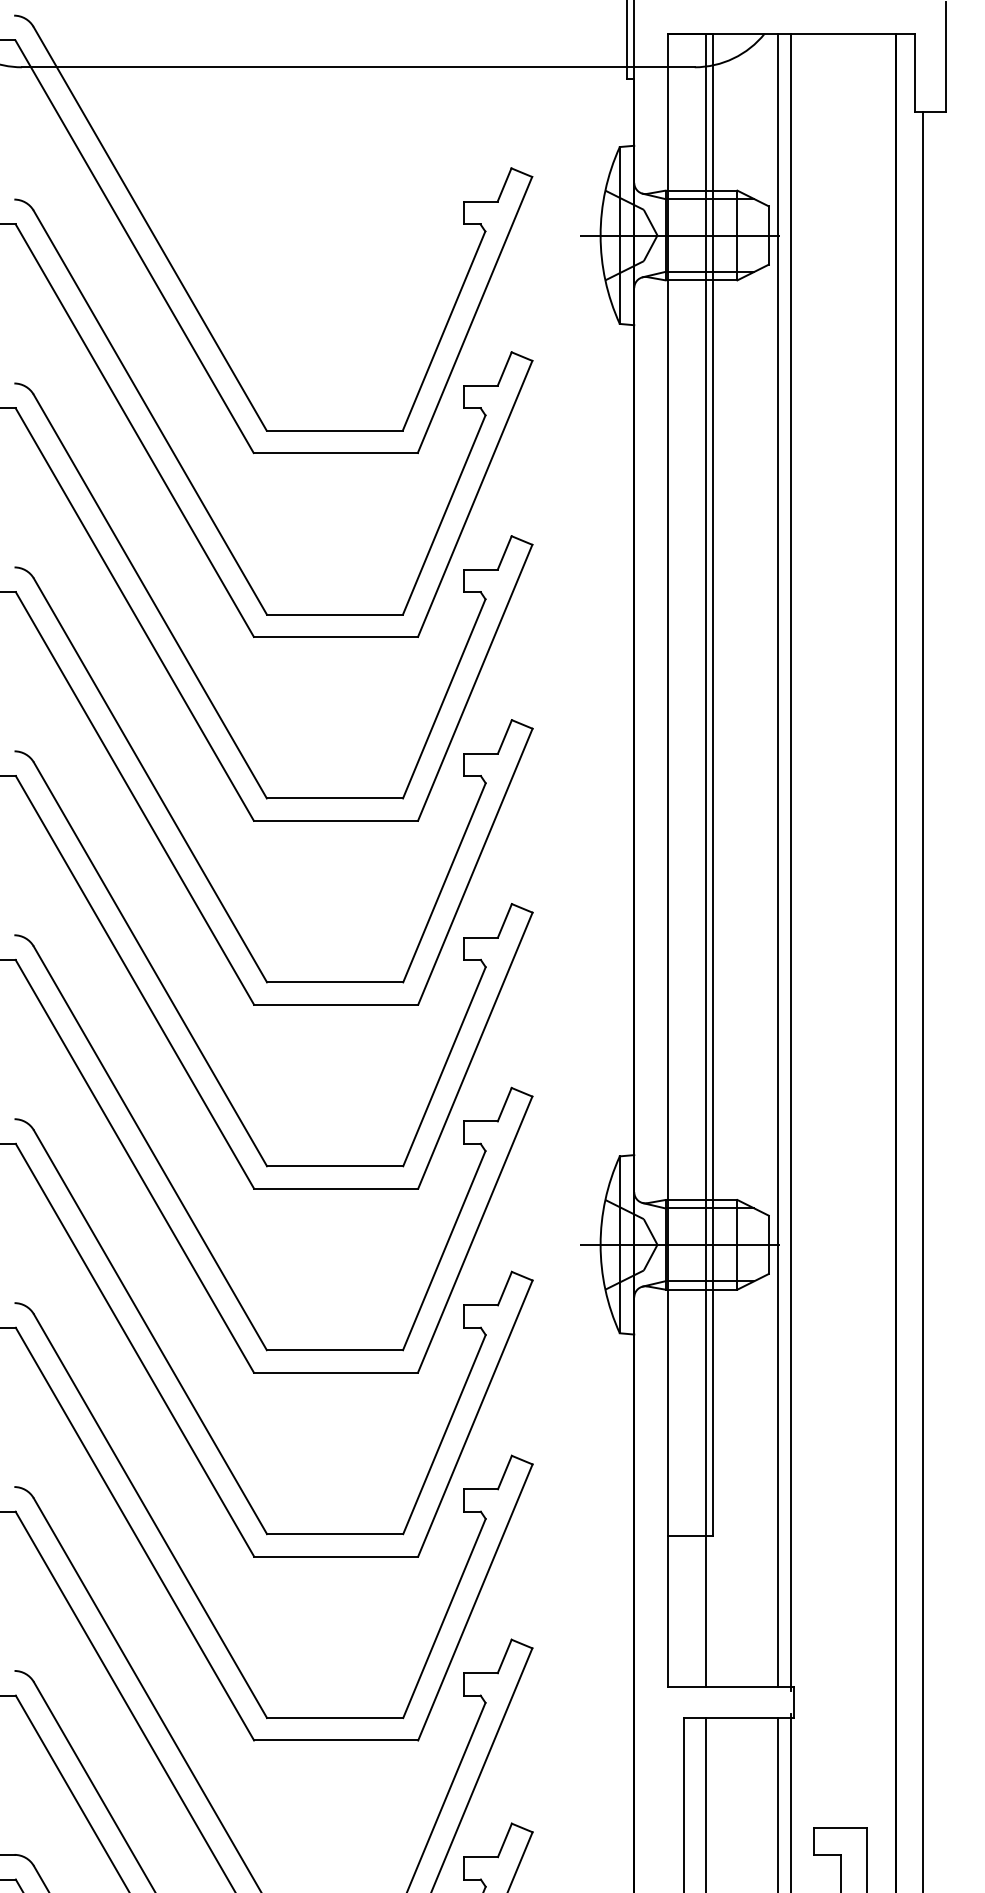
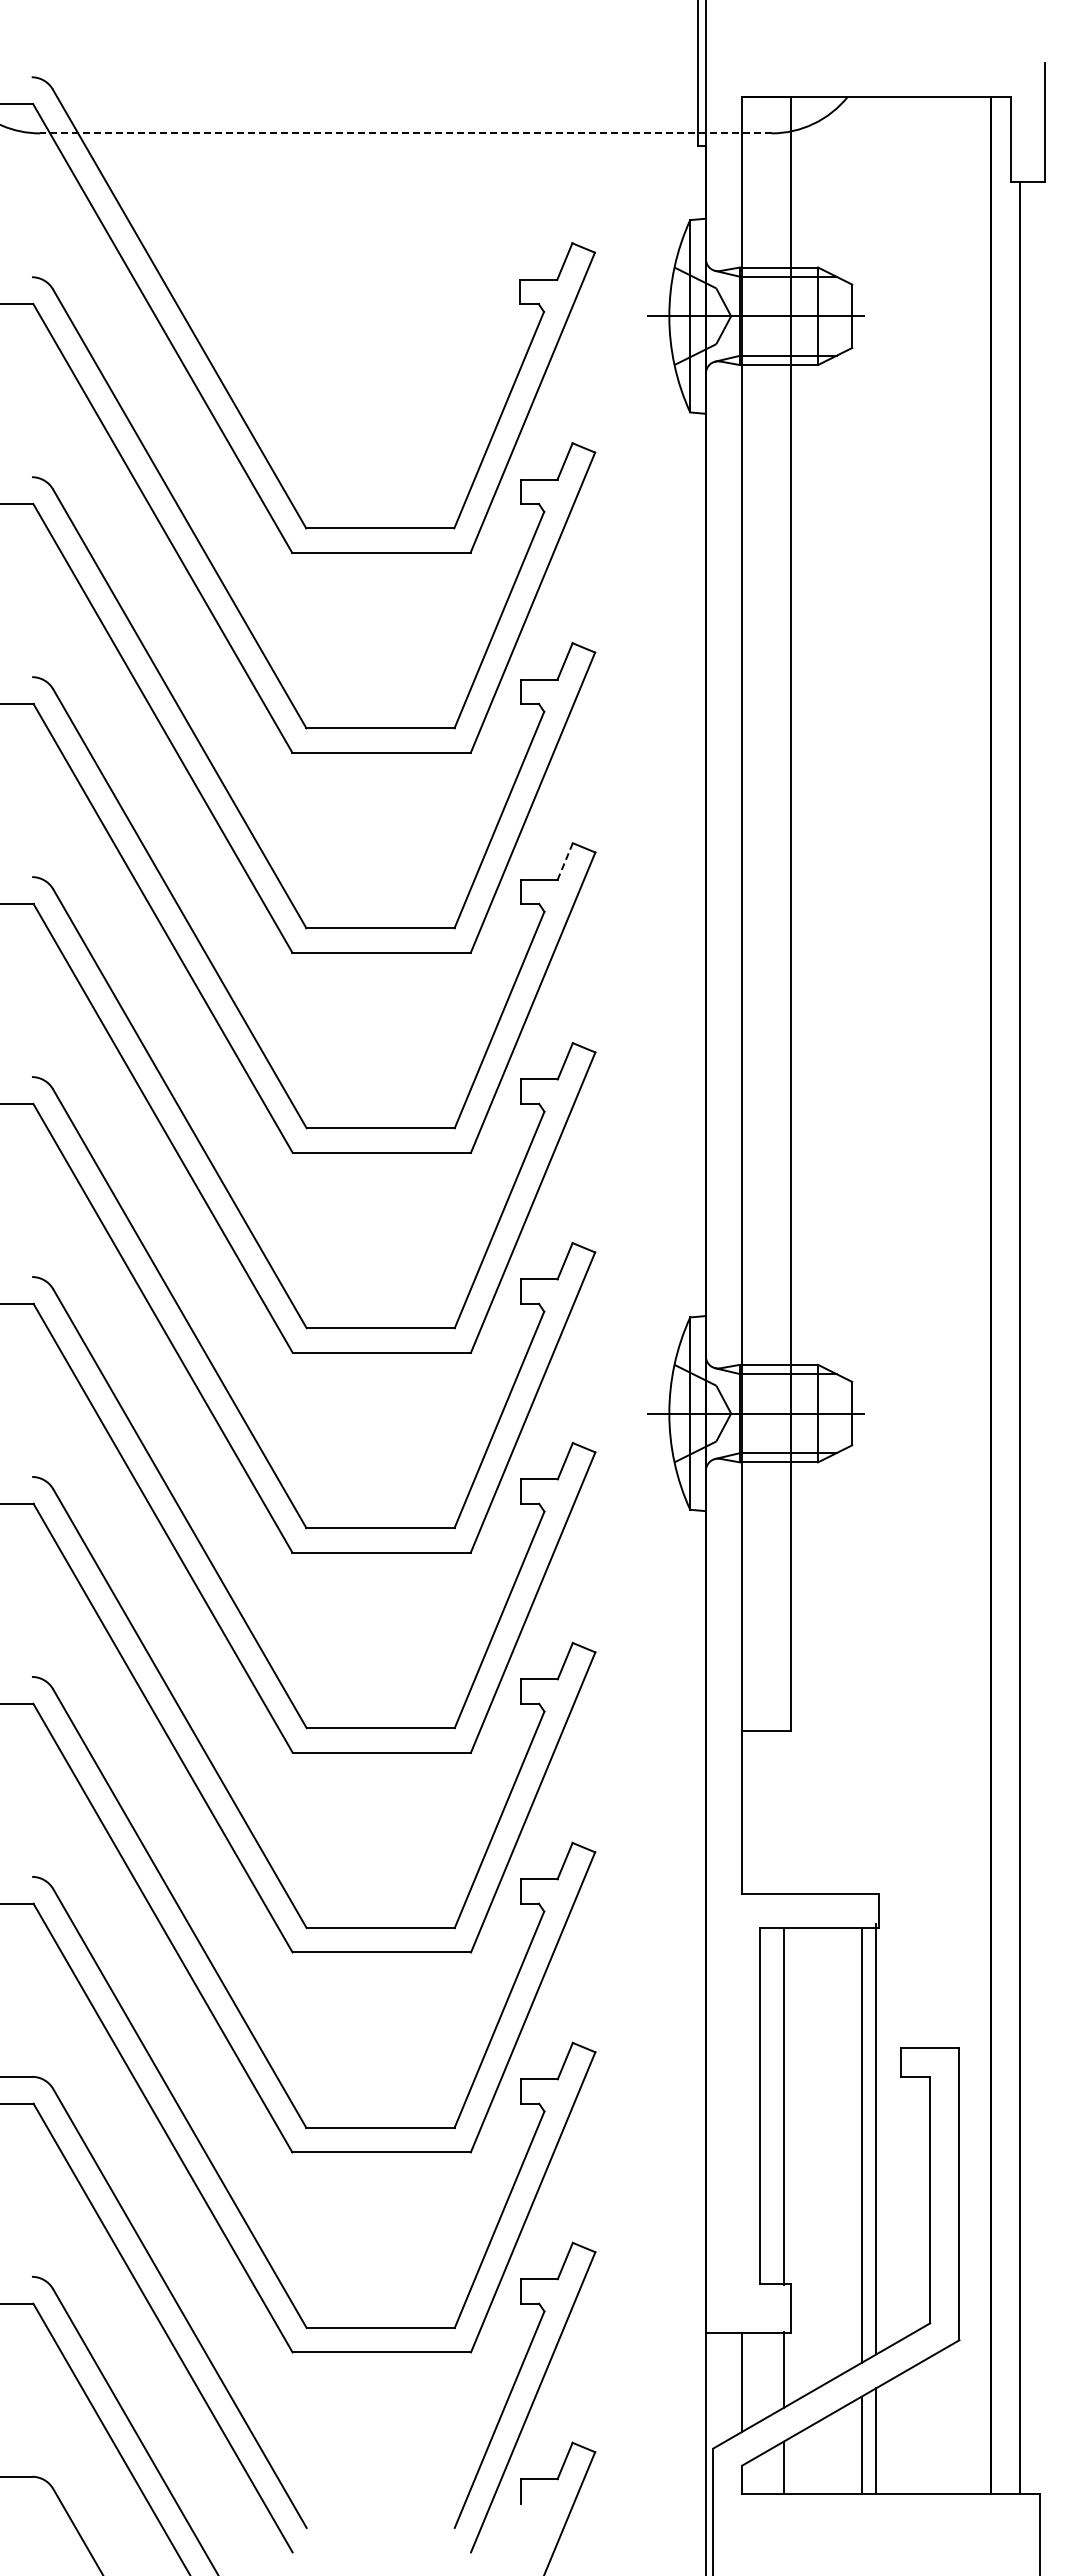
line: (357, 67) -> (405, 133), solid -> dashed
line: (505, 736) -> (565, 861), solid -> dashed
line: (705, 860) -> (783, 995), removed
line: (777, 860) -> (861, 995), removed
line: (791, 862) -> (876, 997), removed

